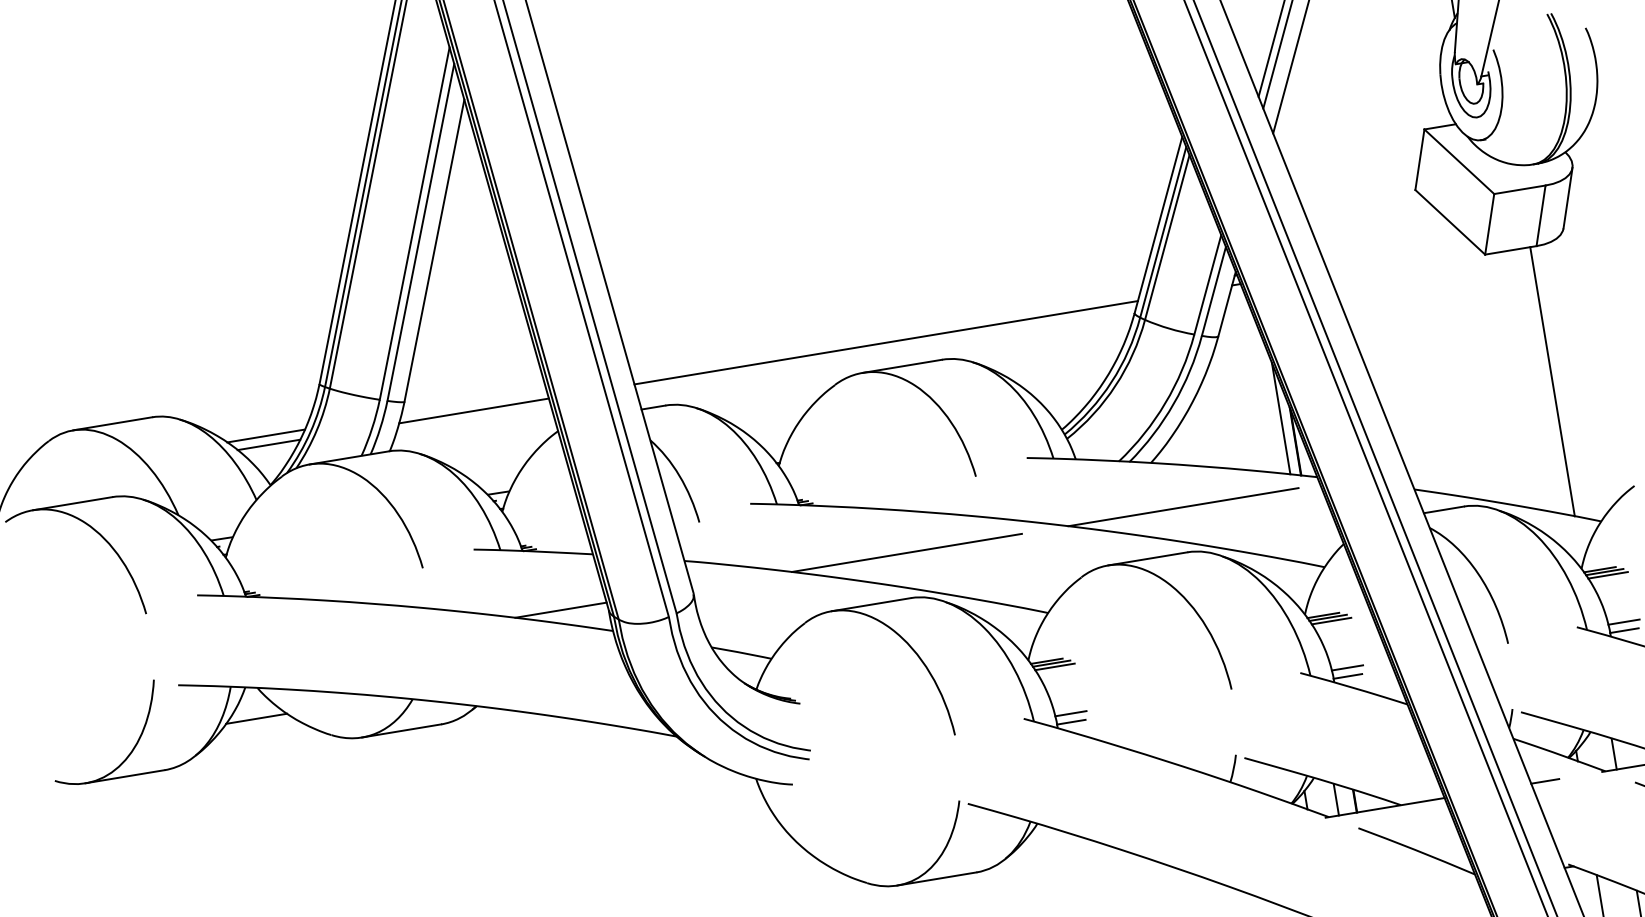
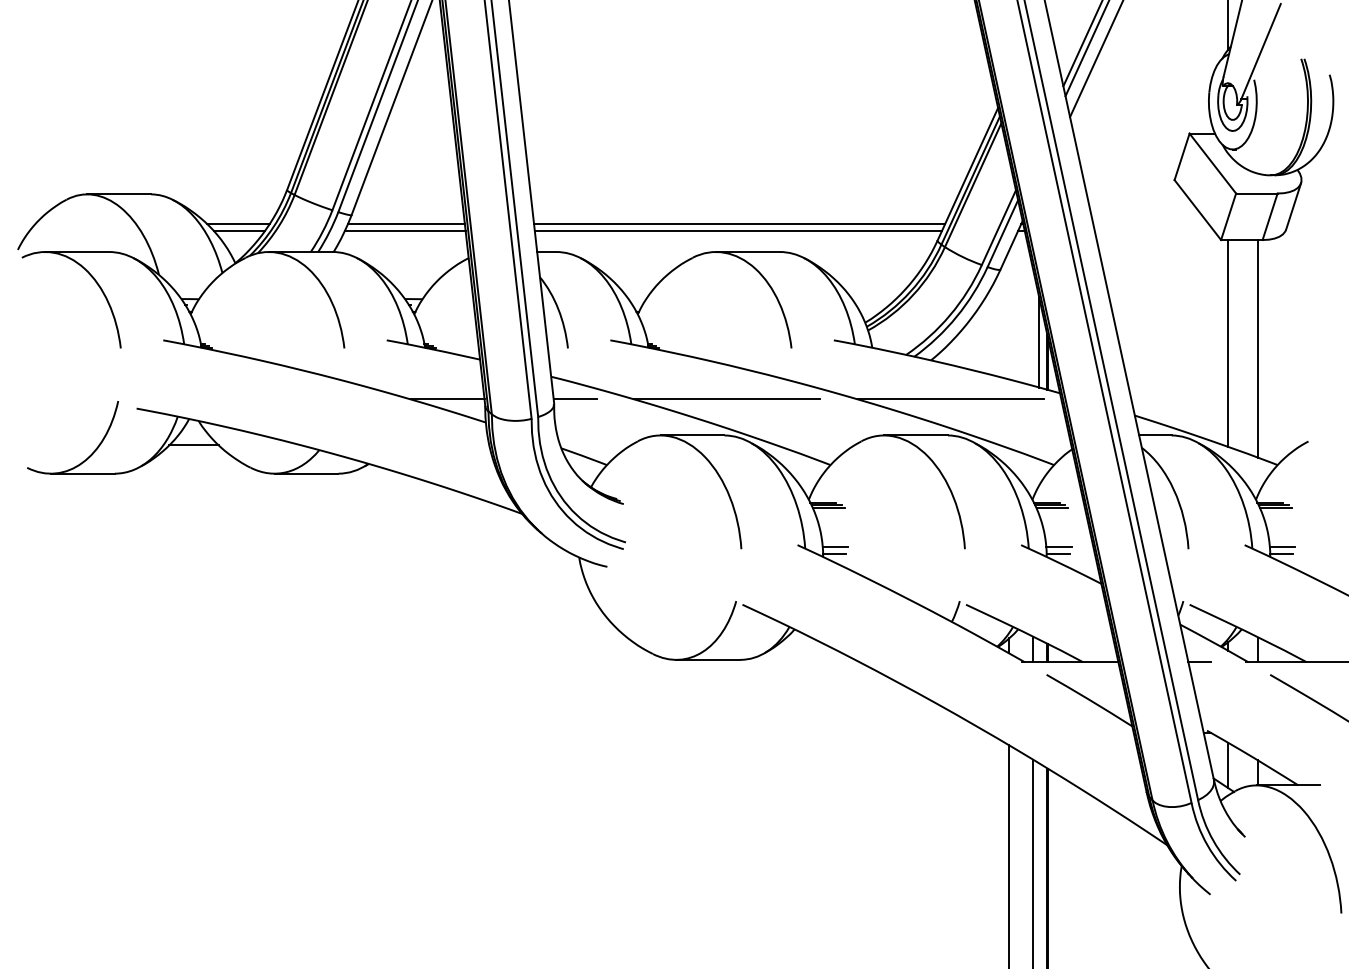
line: (886, 332) -> (739, 223), added
line: (1515, 381) -> (1228, 343), added
line: (472, 401) -> (405, 223), added
line: (717, 584) -> (574, 399), added

